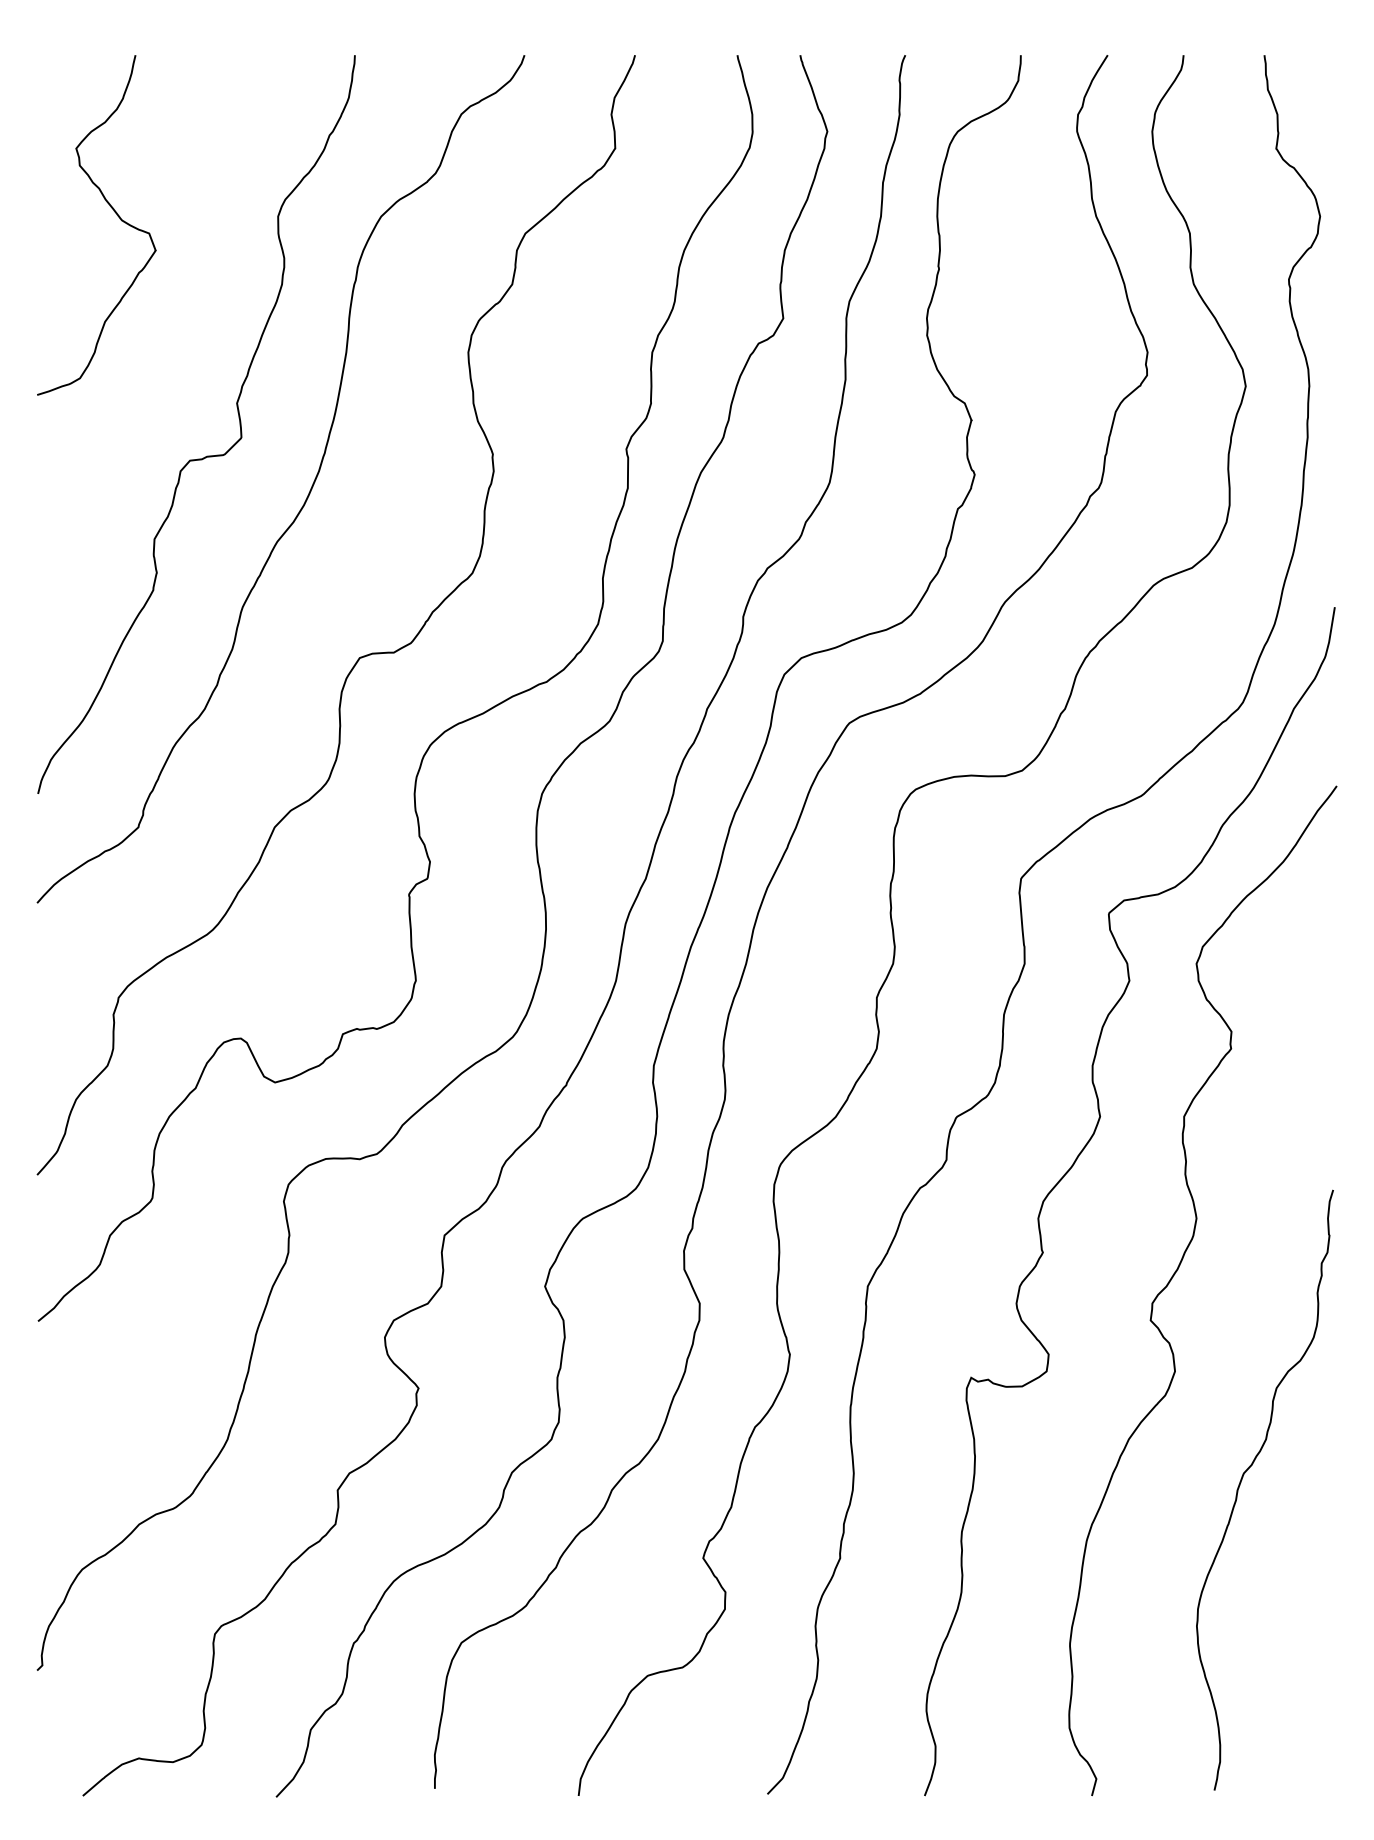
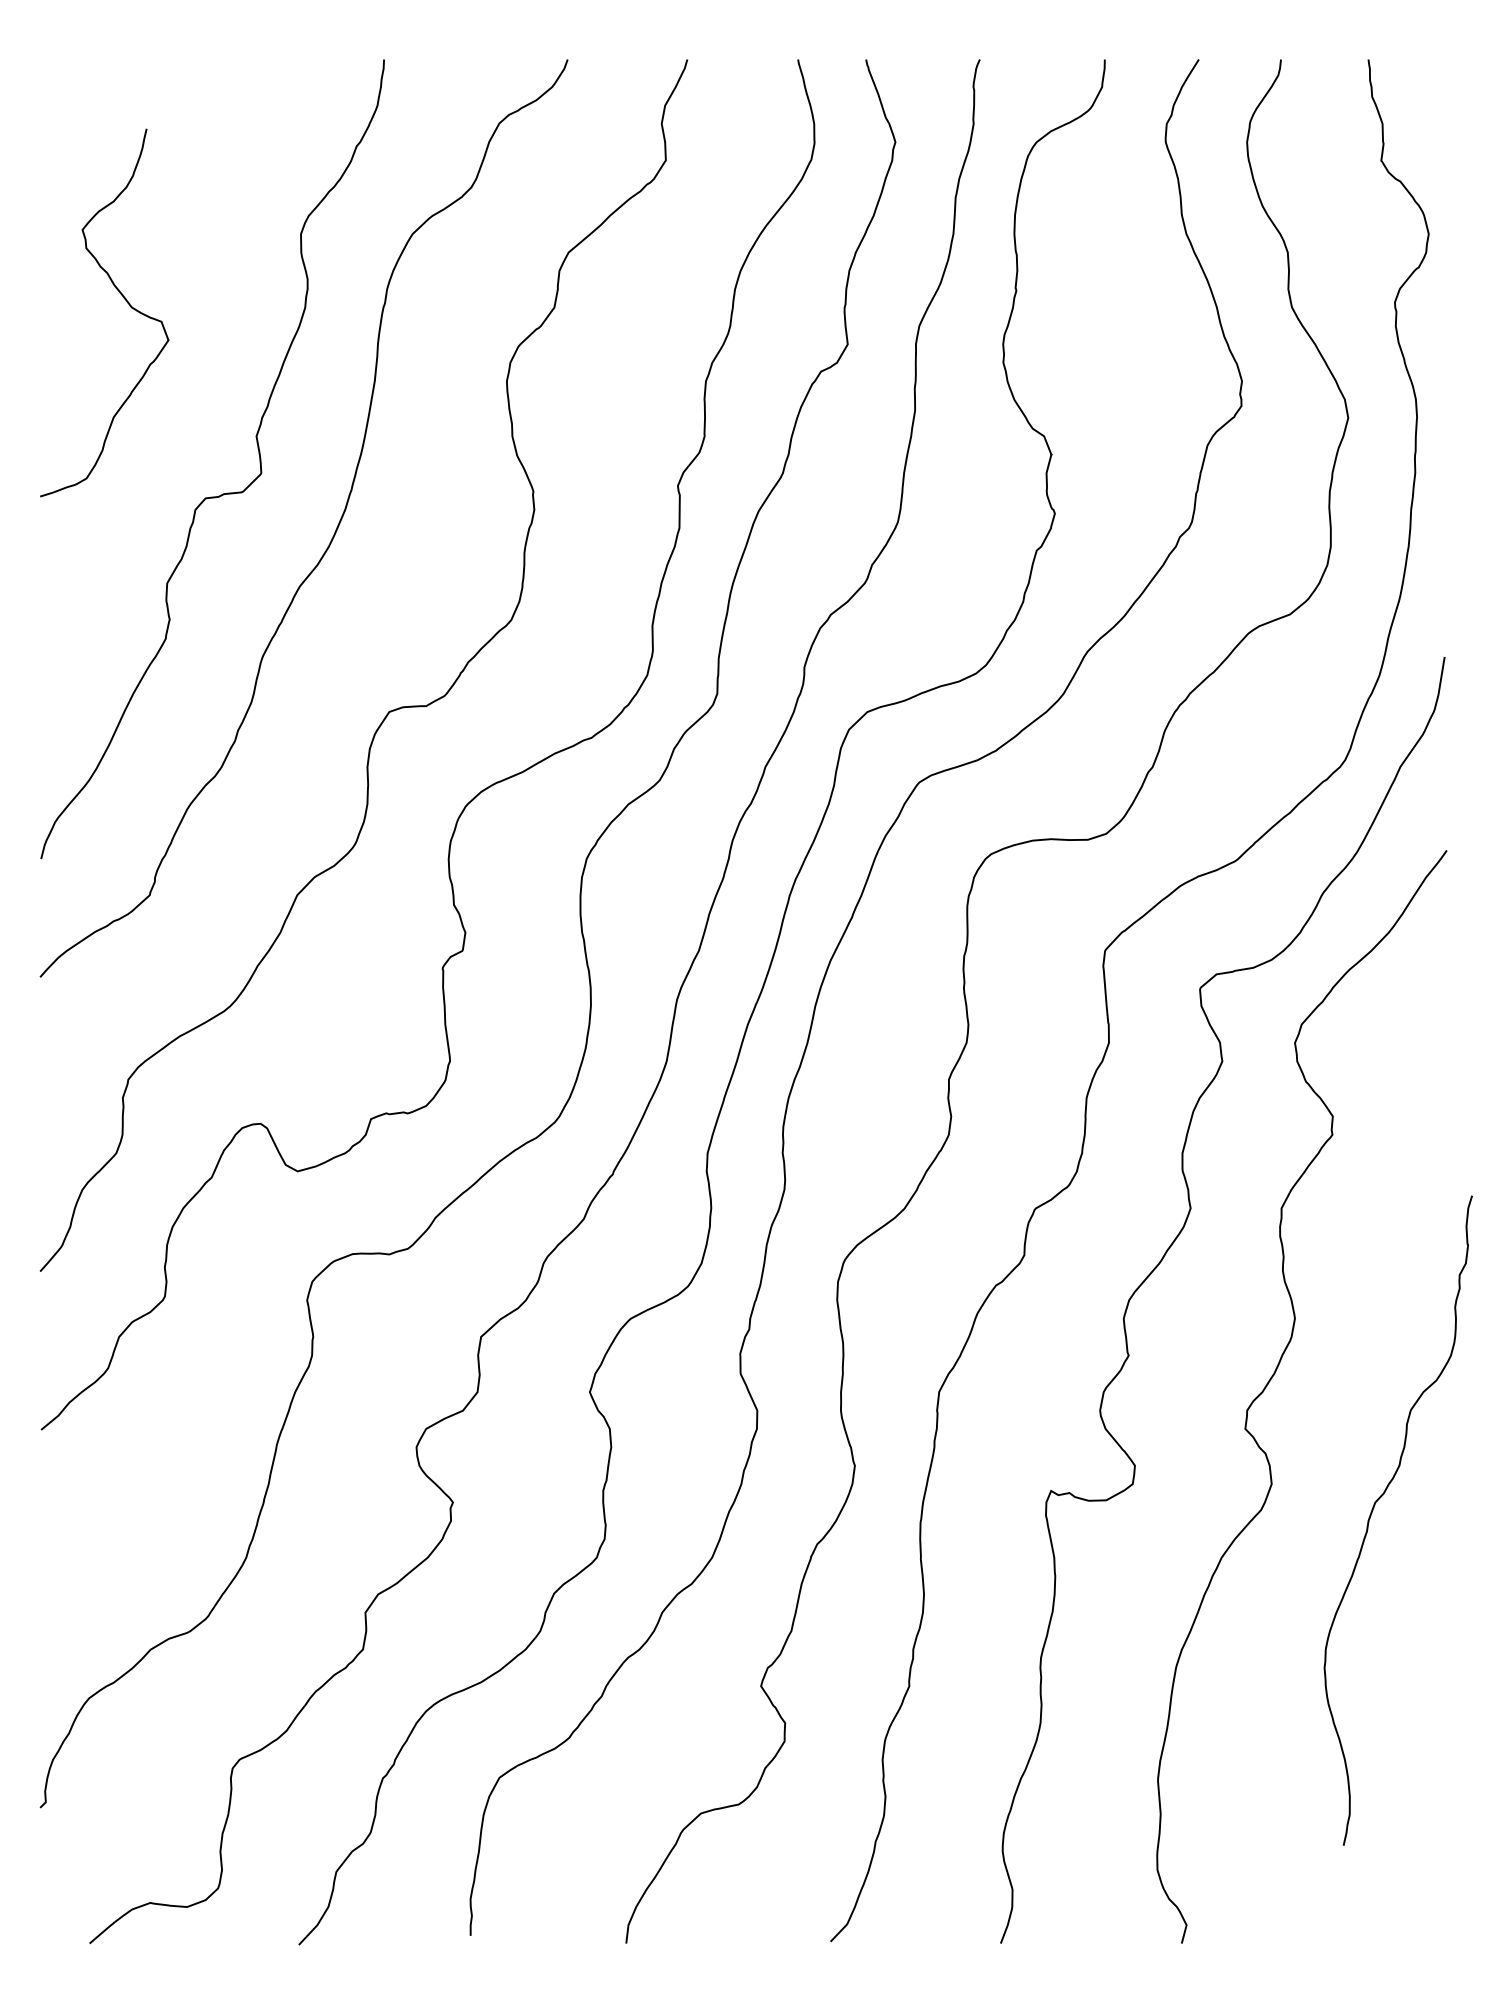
curve: (114, 212) -> (123, 299), moved
curve: (1242, 1480) -> (1373, 1510), moved

